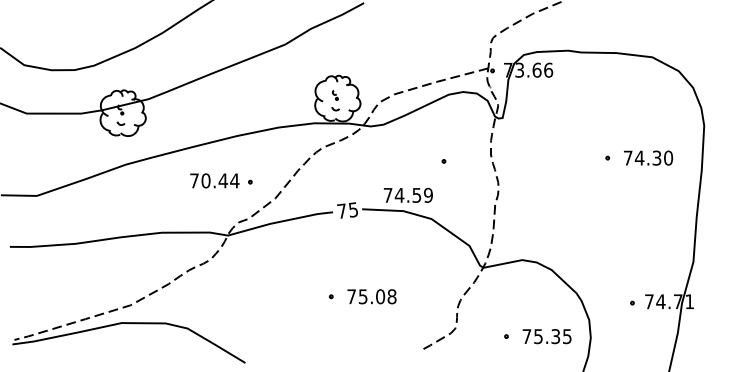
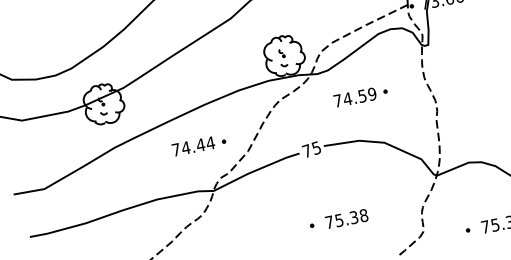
text: (205, 180) -> (185, 147), 70.44 -> 74.44
text: (407, 194) -> (354, 96), moved
text: (380, 296) -> (354, 217), 75.08 -> 75.38

